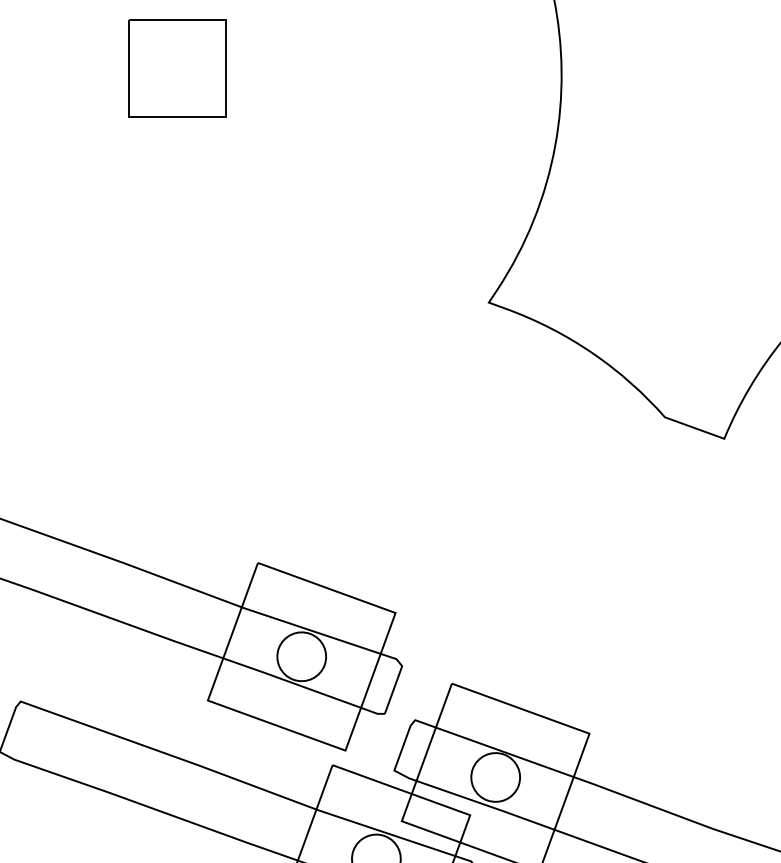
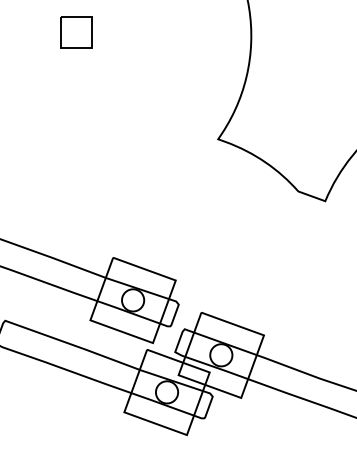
part: (177, 67) -> (76, 32), size x0.7

